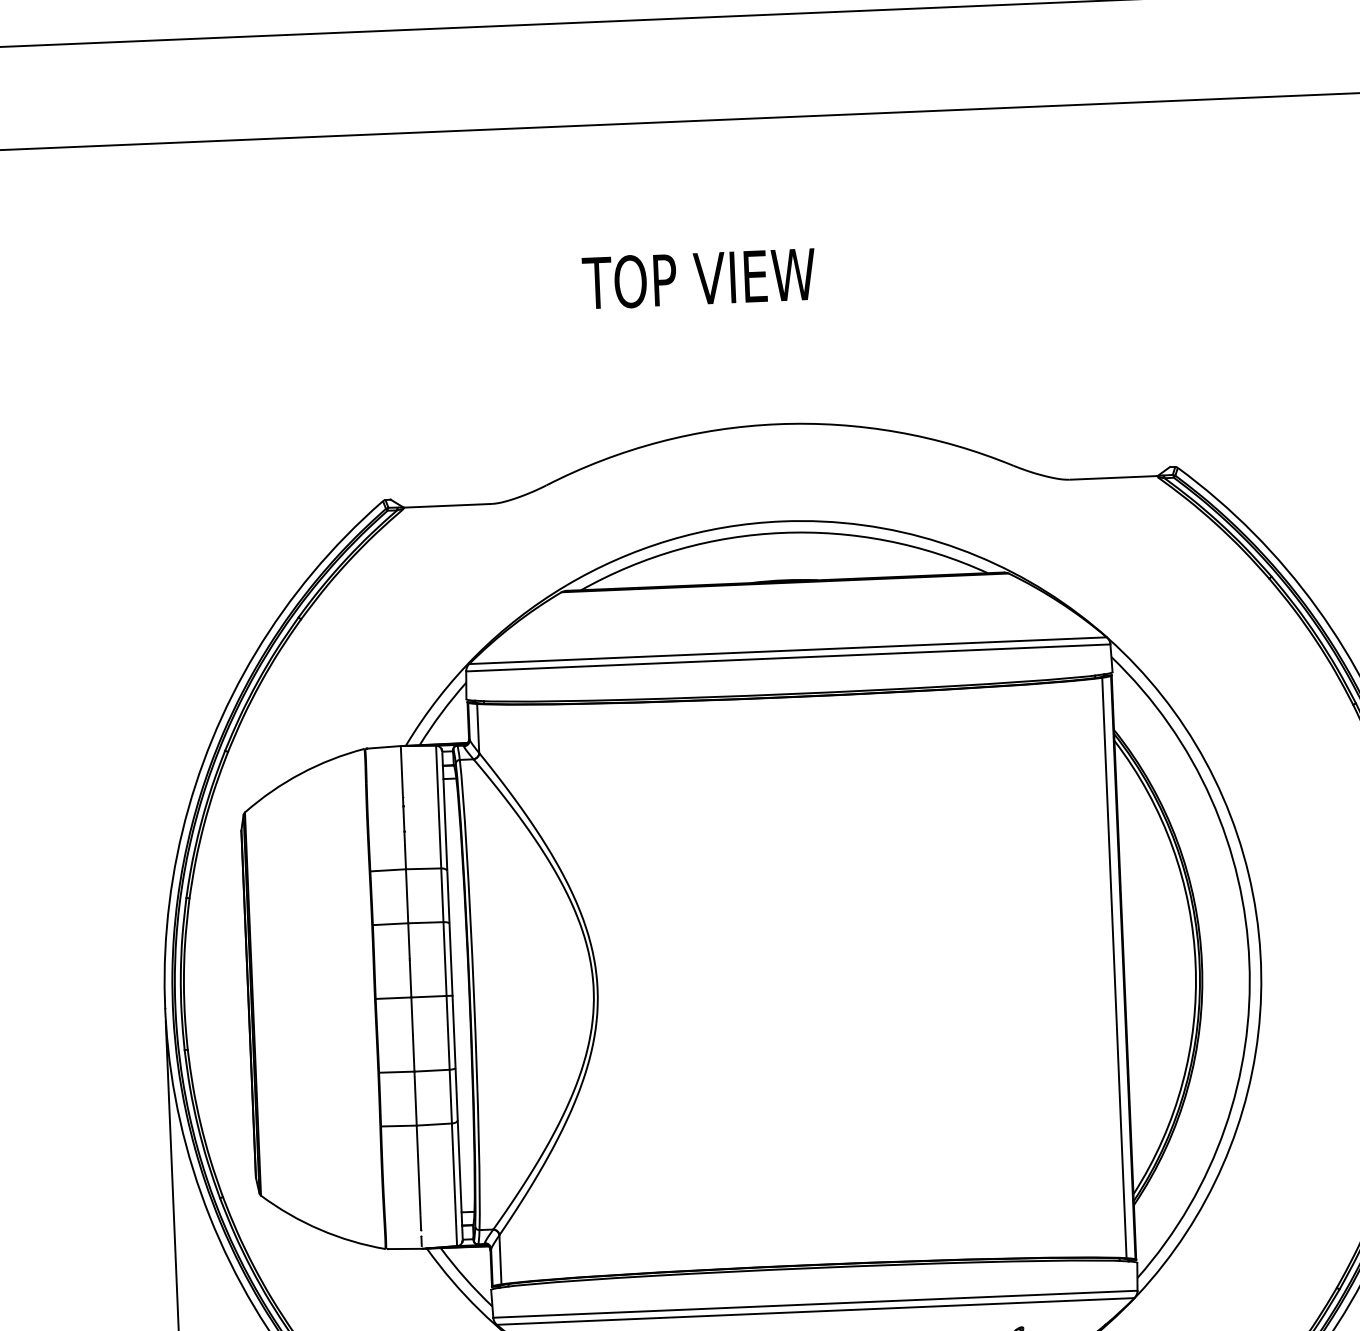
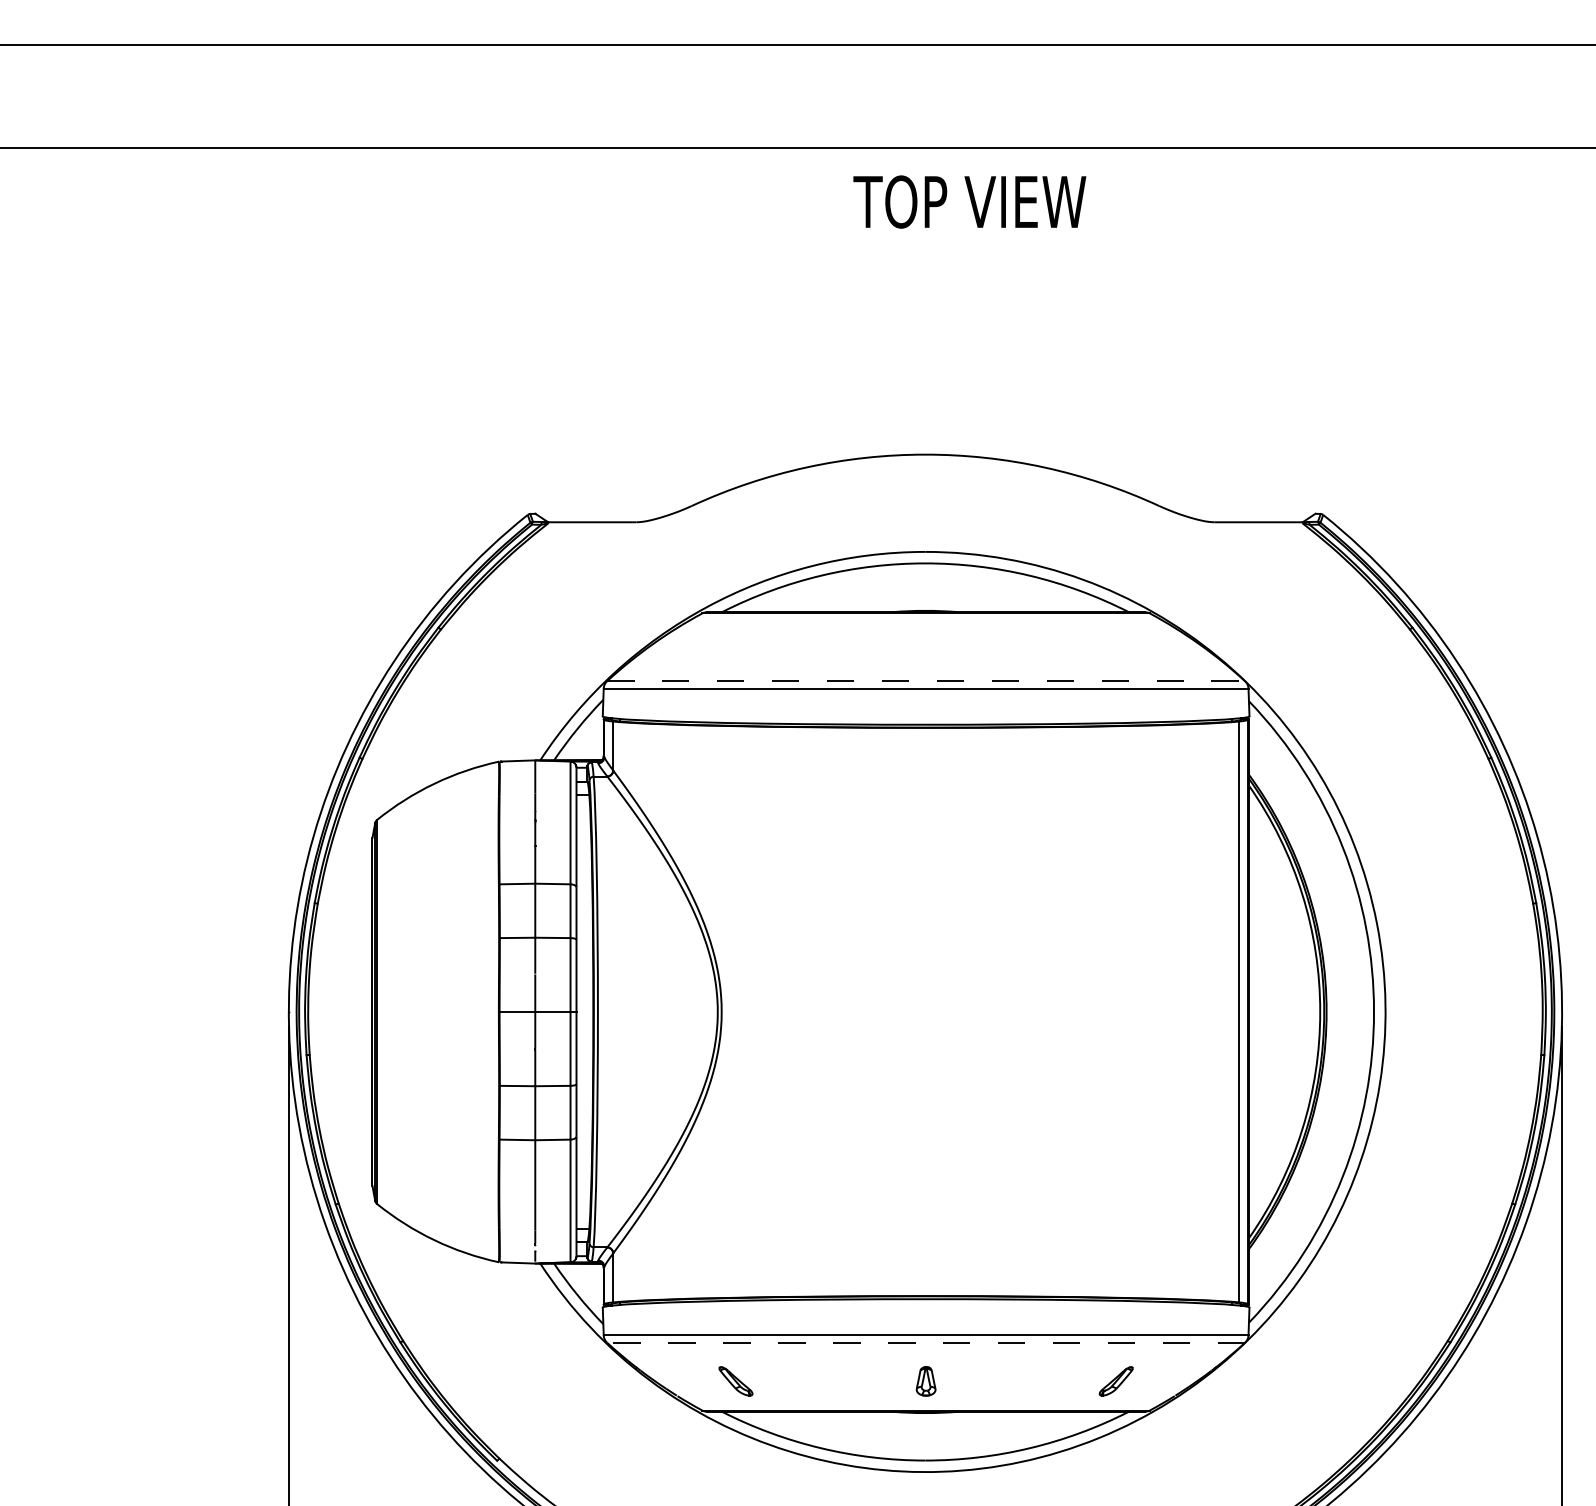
text: (698, 278) -> (969, 201), moved
line: (788, 650) -> (926, 681), solid -> dashed
line: (815, 1311) -> (925, 1342), solid -> dashed

